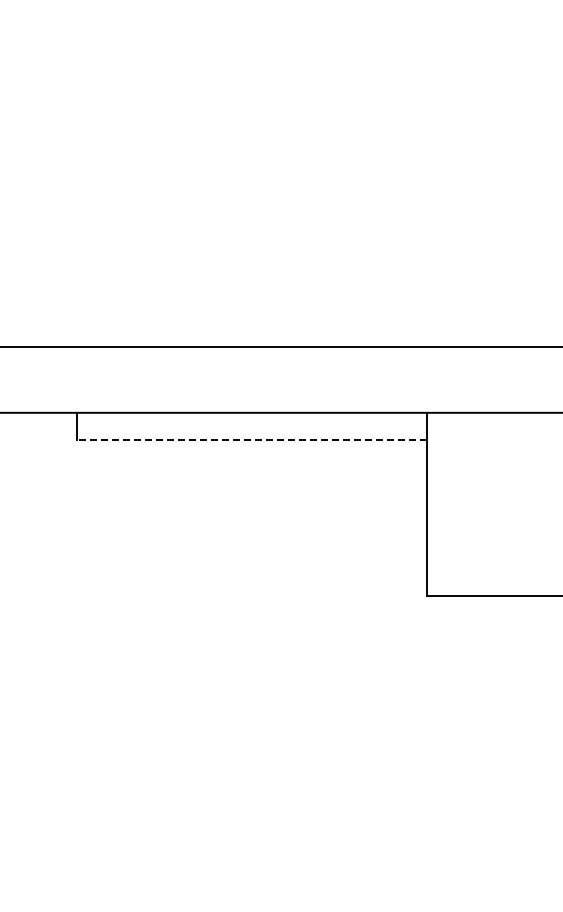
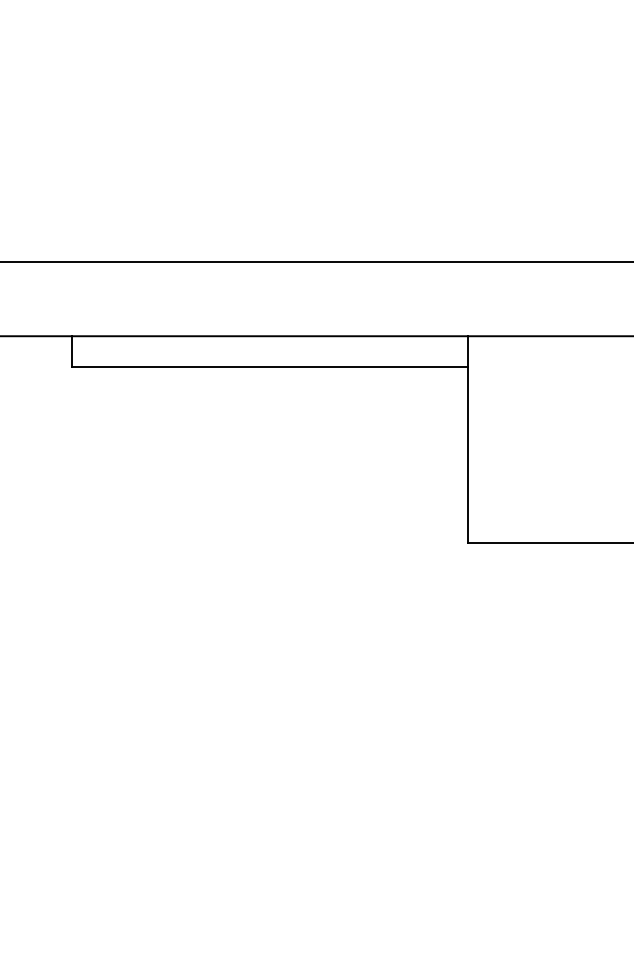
line: (251, 440) -> (269, 367), dashed -> solid

